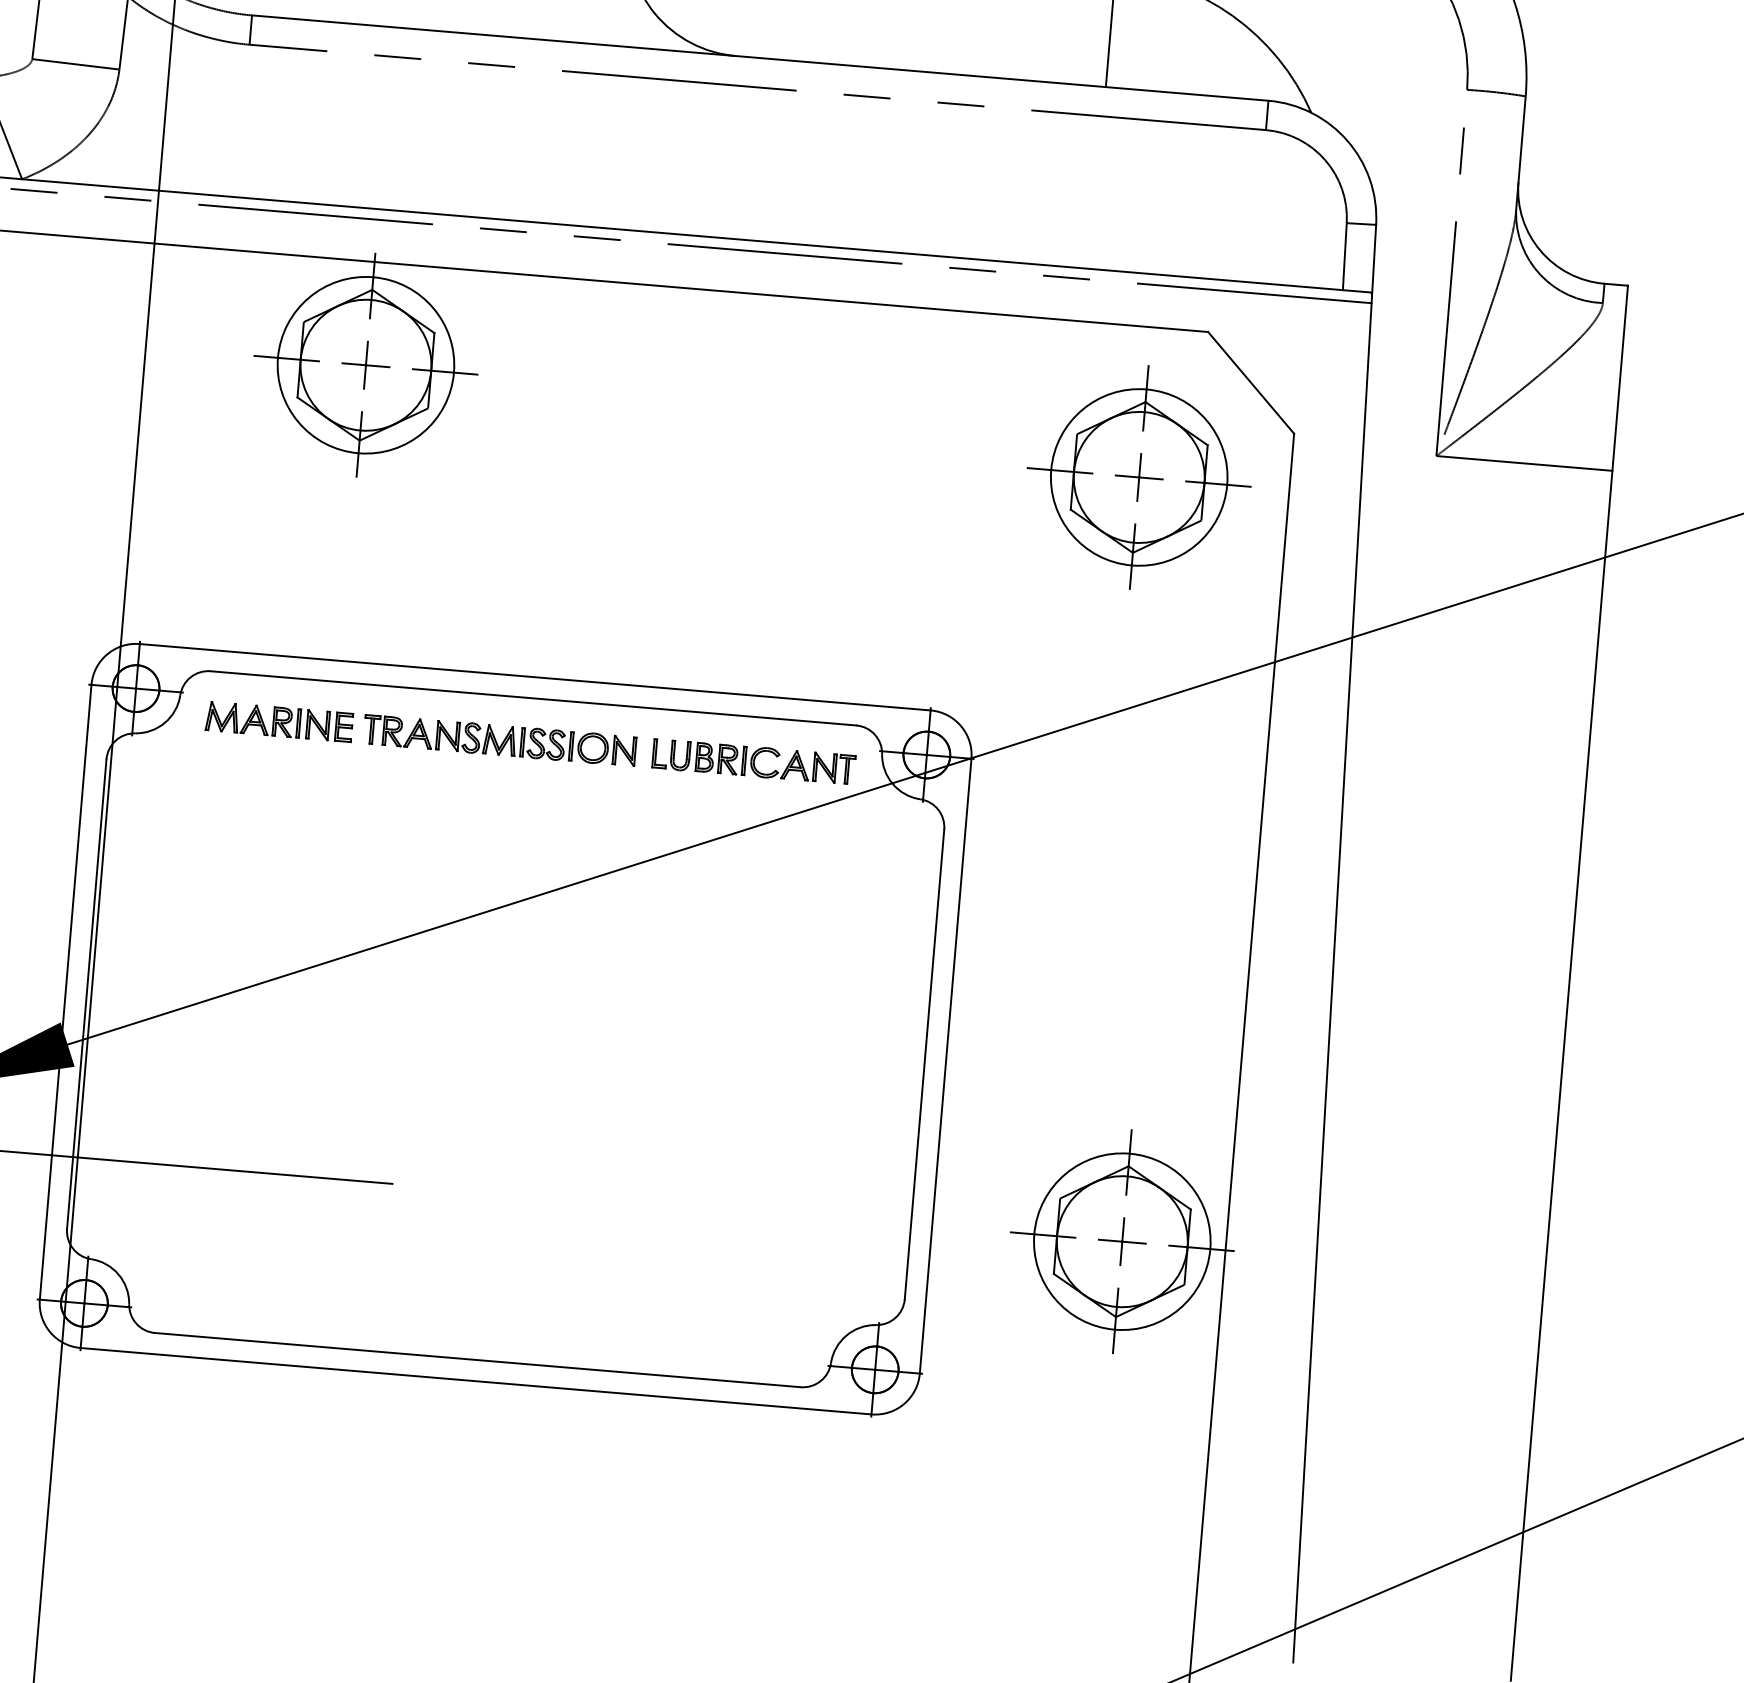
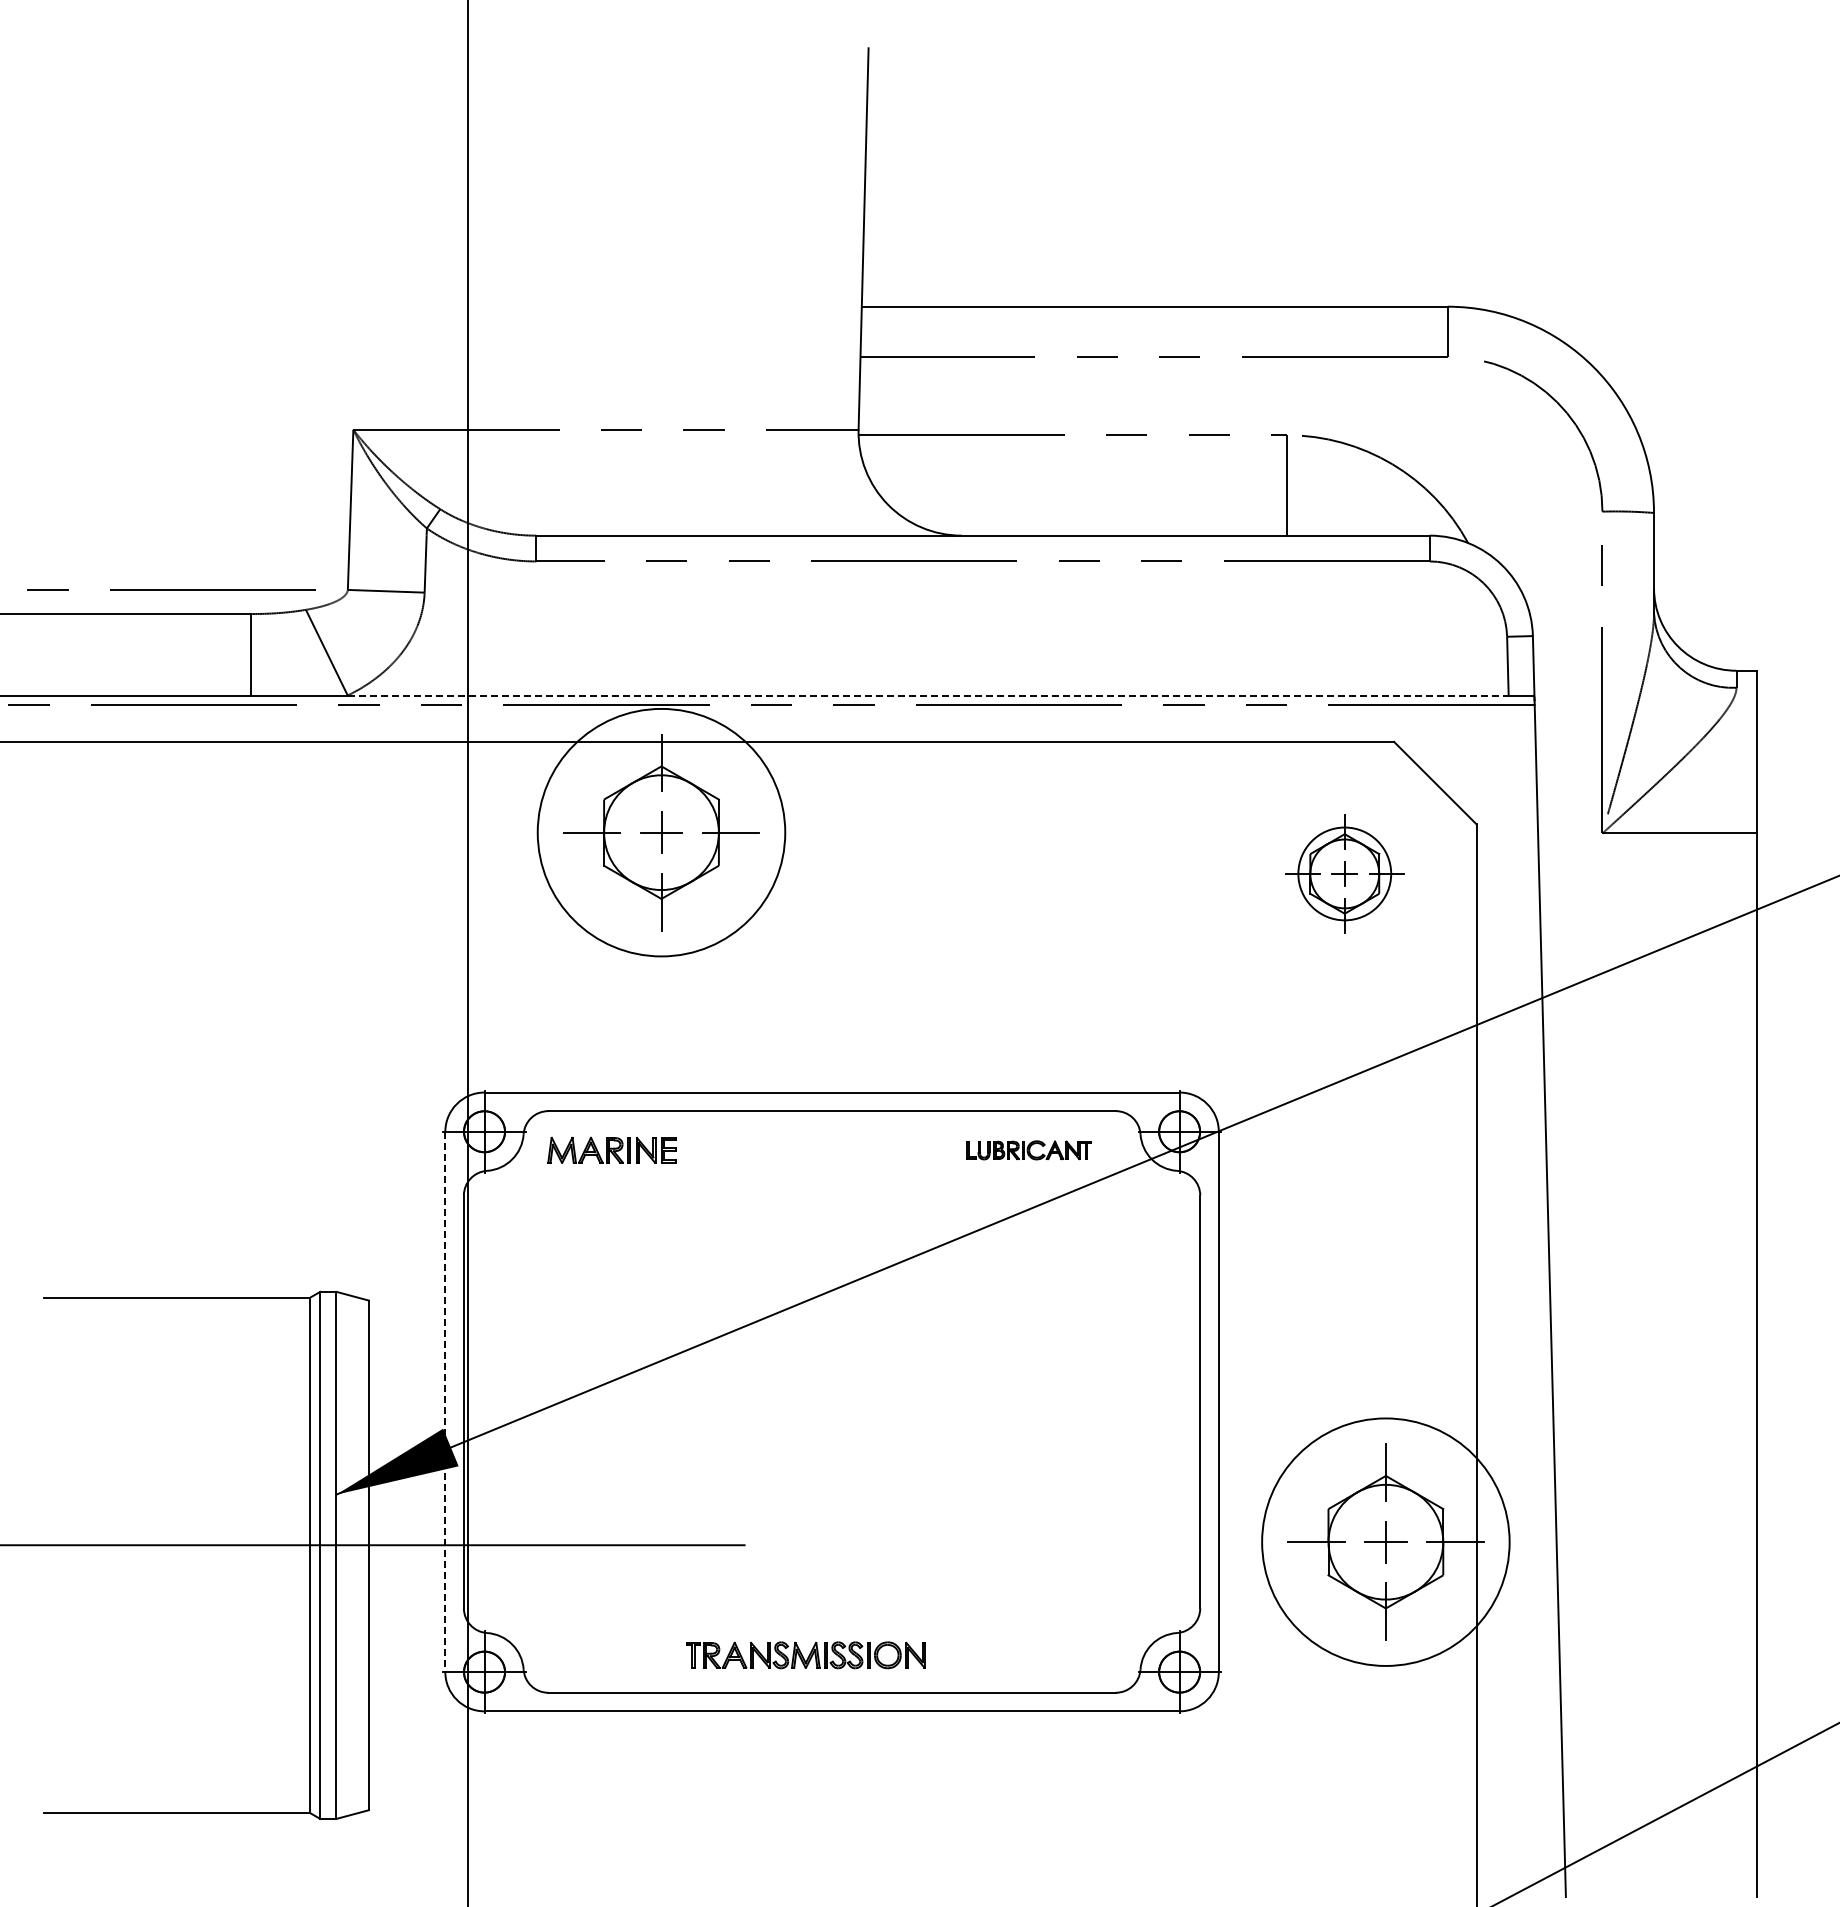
line: (682, 234) -> (928, 695), solid -> dashed
circle: (365, 365) -> (661, 832), size x1.6
part: (1139, 476) -> (1344, 873), size x0.6
part: (499, 740) -> (805, 1655), moved
part: (754, 762) -> (1029, 1150), size x0.7
line: (65, 992) -> (445, 1402), solid -> dashed
circle: (1121, 1240) -> (1385, 1541), size x1.6

